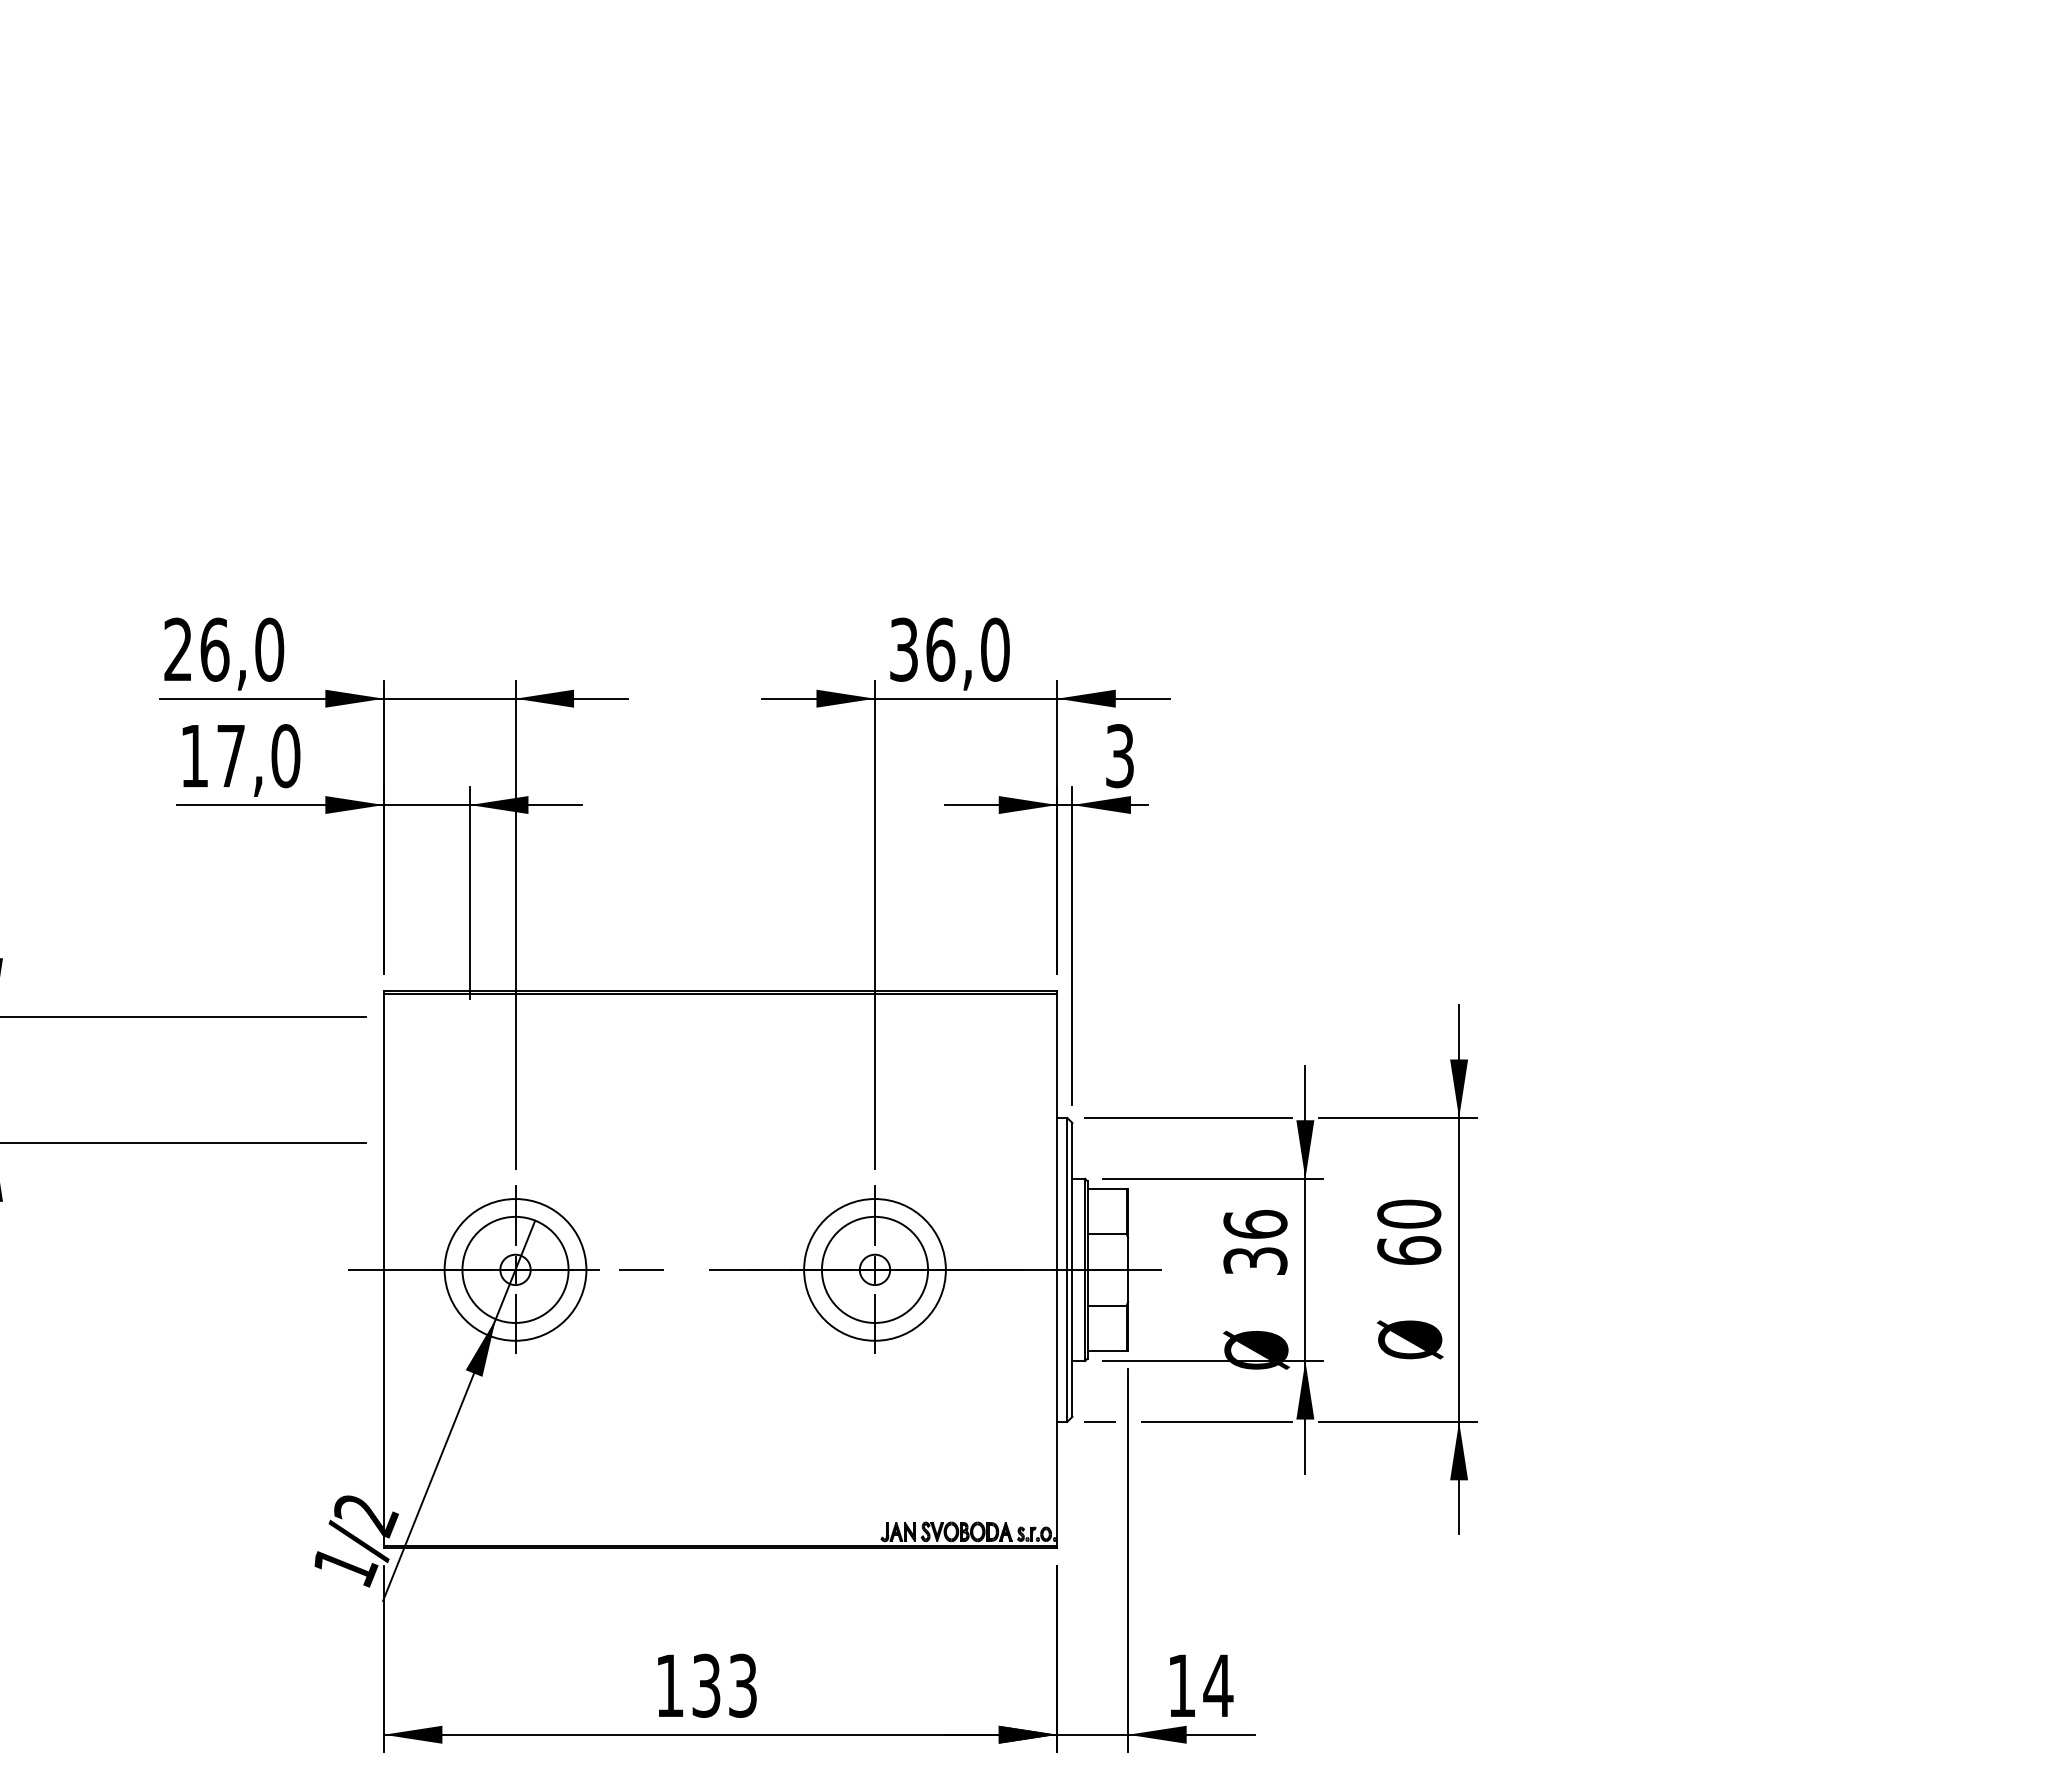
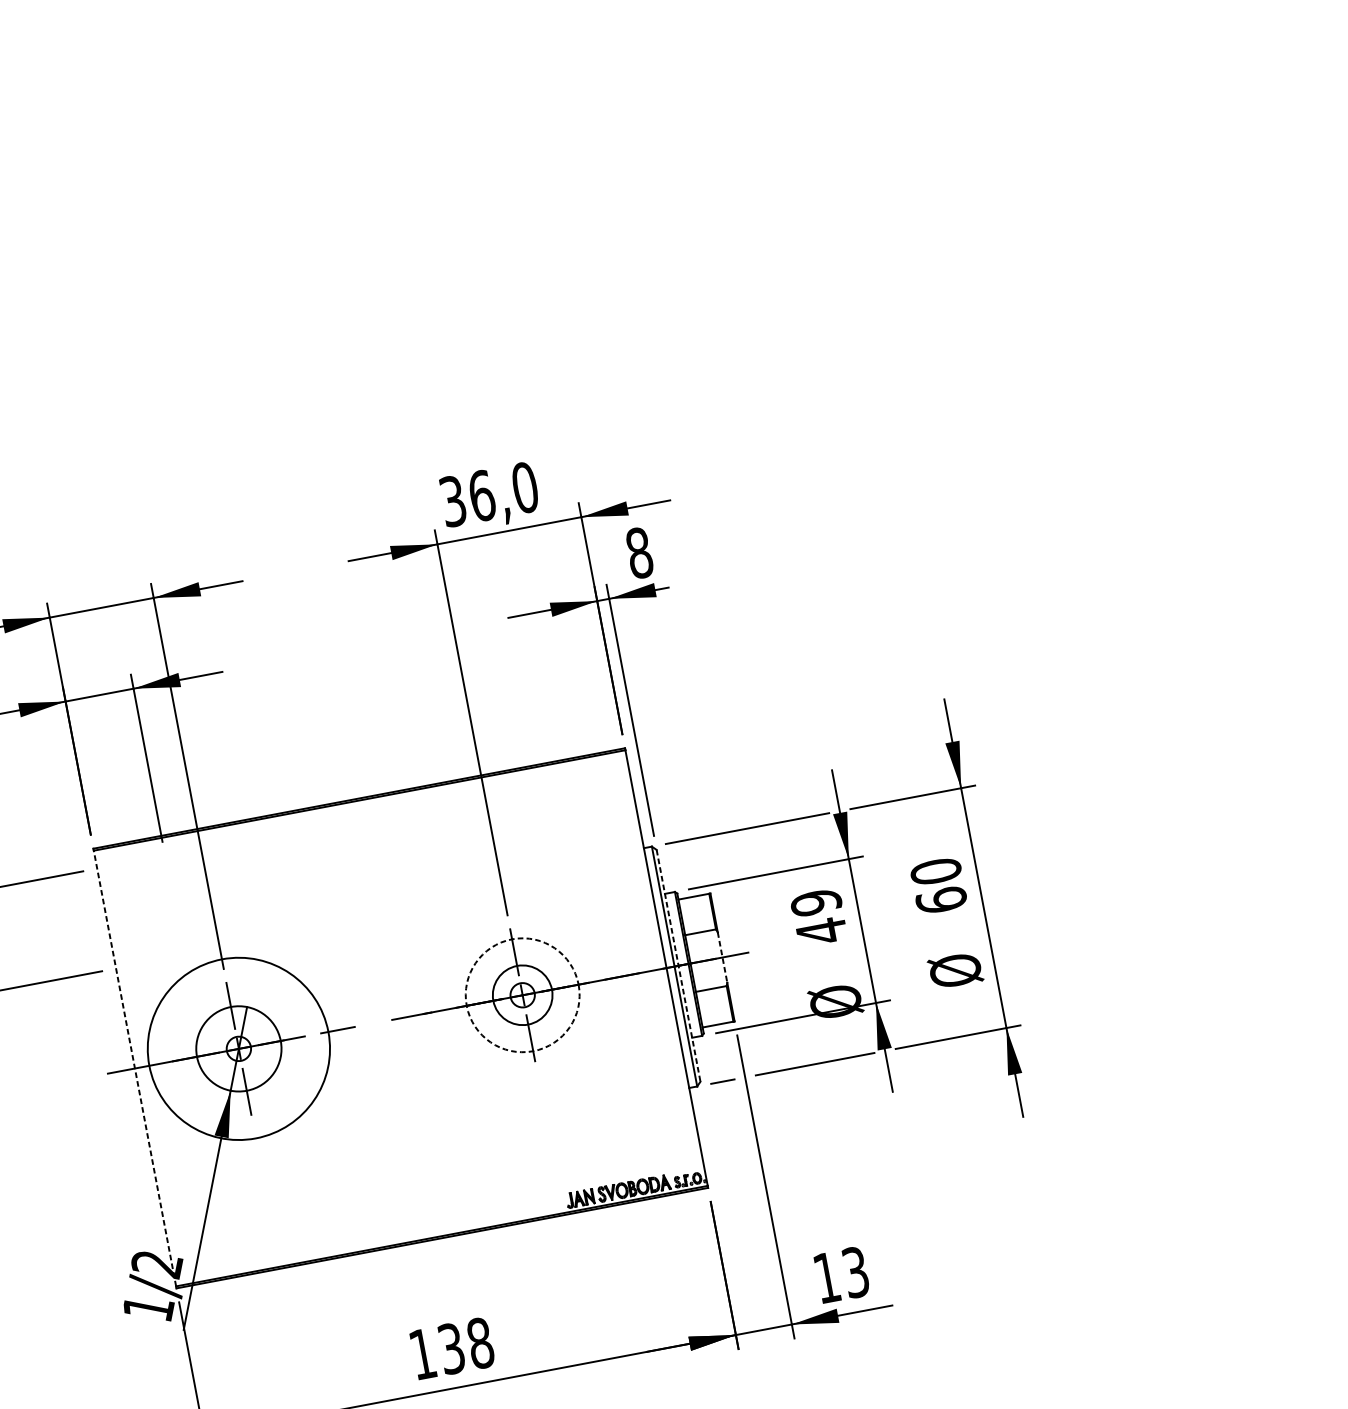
text: (1119, 756) -> (639, 553), 3 -> 8
text: (1255, 1243) -> (819, 917), 36 -> 49
line: (383, 1269) -> (134, 1068), solid -> dashed
circle: (515, 1269) -> (238, 1048), size x1.6
circle: (874, 1269) -> (522, 995), size x0.7
circle: (874, 1269) -> (522, 995), solid -> dashed
line: (1072, 1269) -> (678, 965), solid -> dashed
line: (1128, 1269) -> (722, 957), solid -> dashed
text: (742, 1685) -> (480, 1343), 133 -> 138
text: (1218, 1685) -> (855, 1272), 14 -> 13

